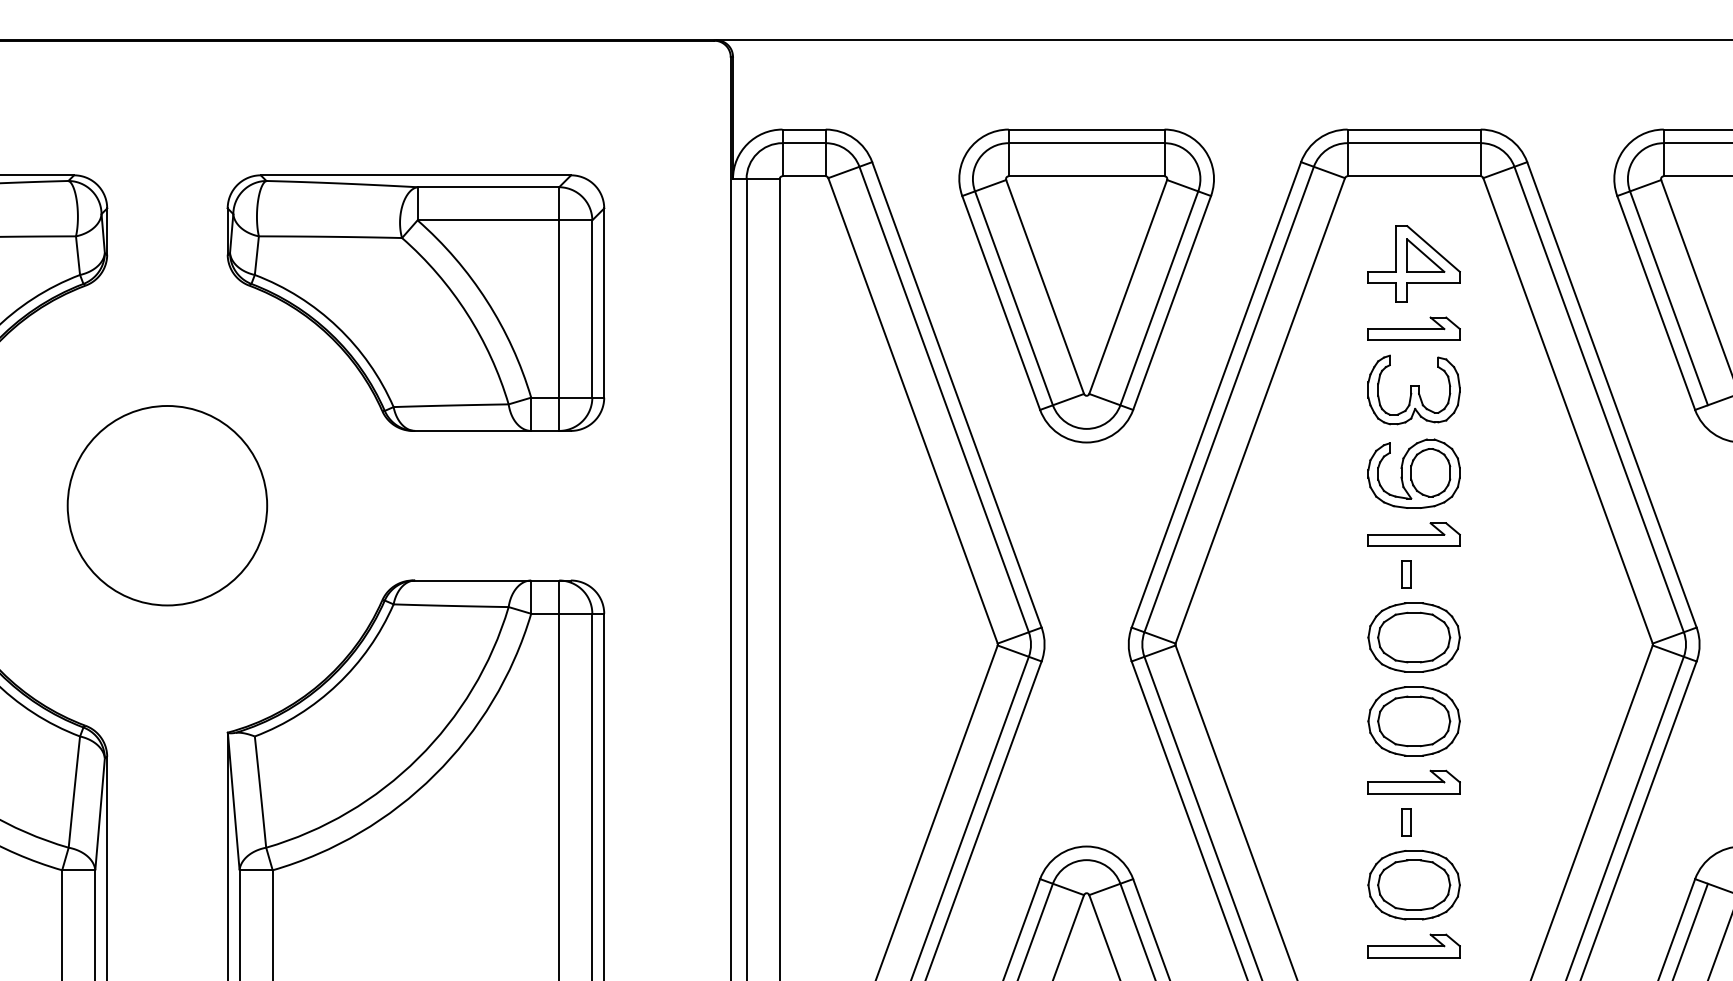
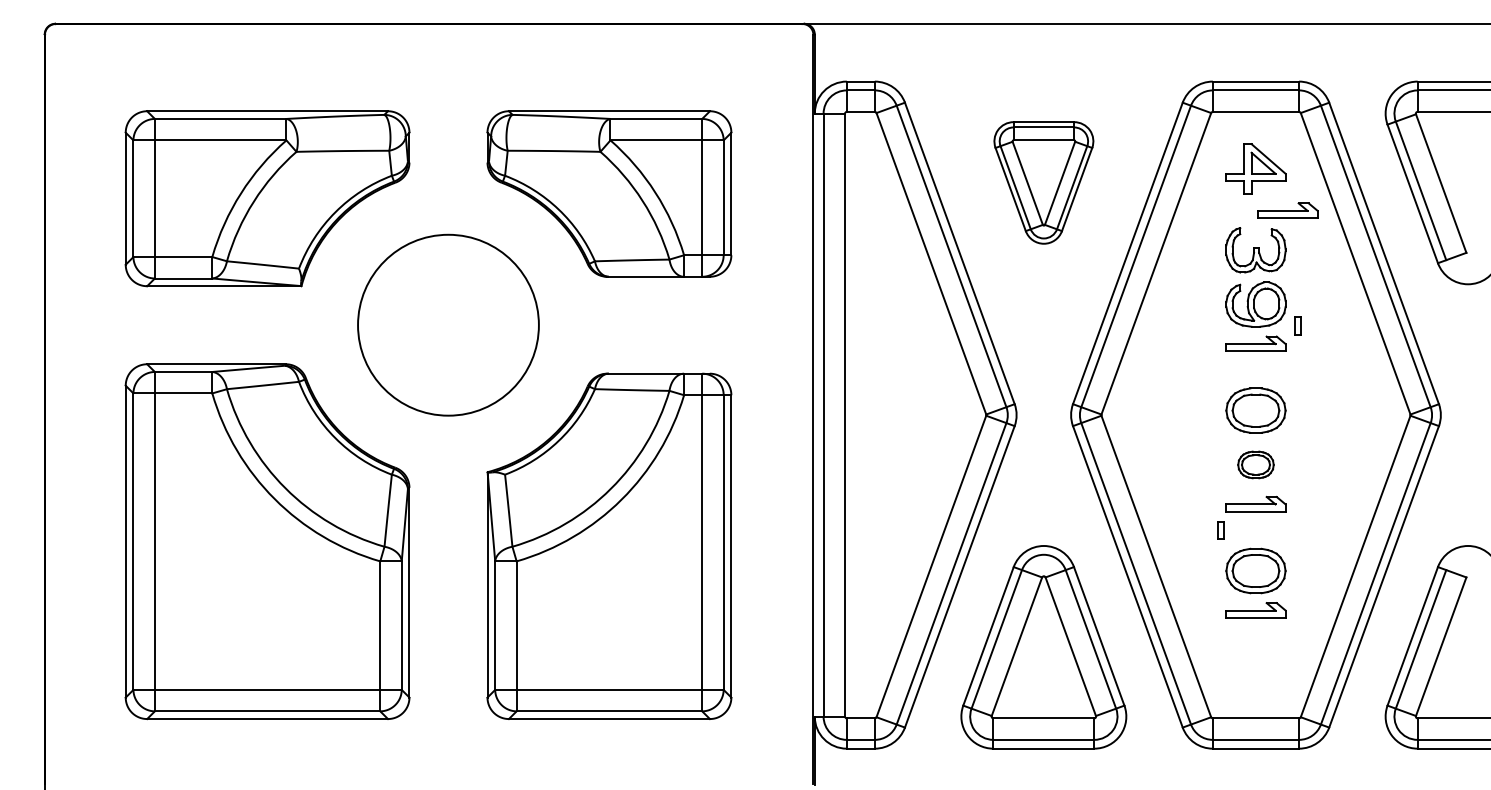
part: (1086, 285) -> (1043, 182), size x0.6
part: (1413, 328) -> (1287, 210), moved
circle: (167, 504) -> (448, 324), size x1.4
part: (1405, 574) -> (1297, 325), moved
part: (1413, 720) -> (1255, 464), size x0.6
part: (1405, 822) -> (1220, 530), moved

